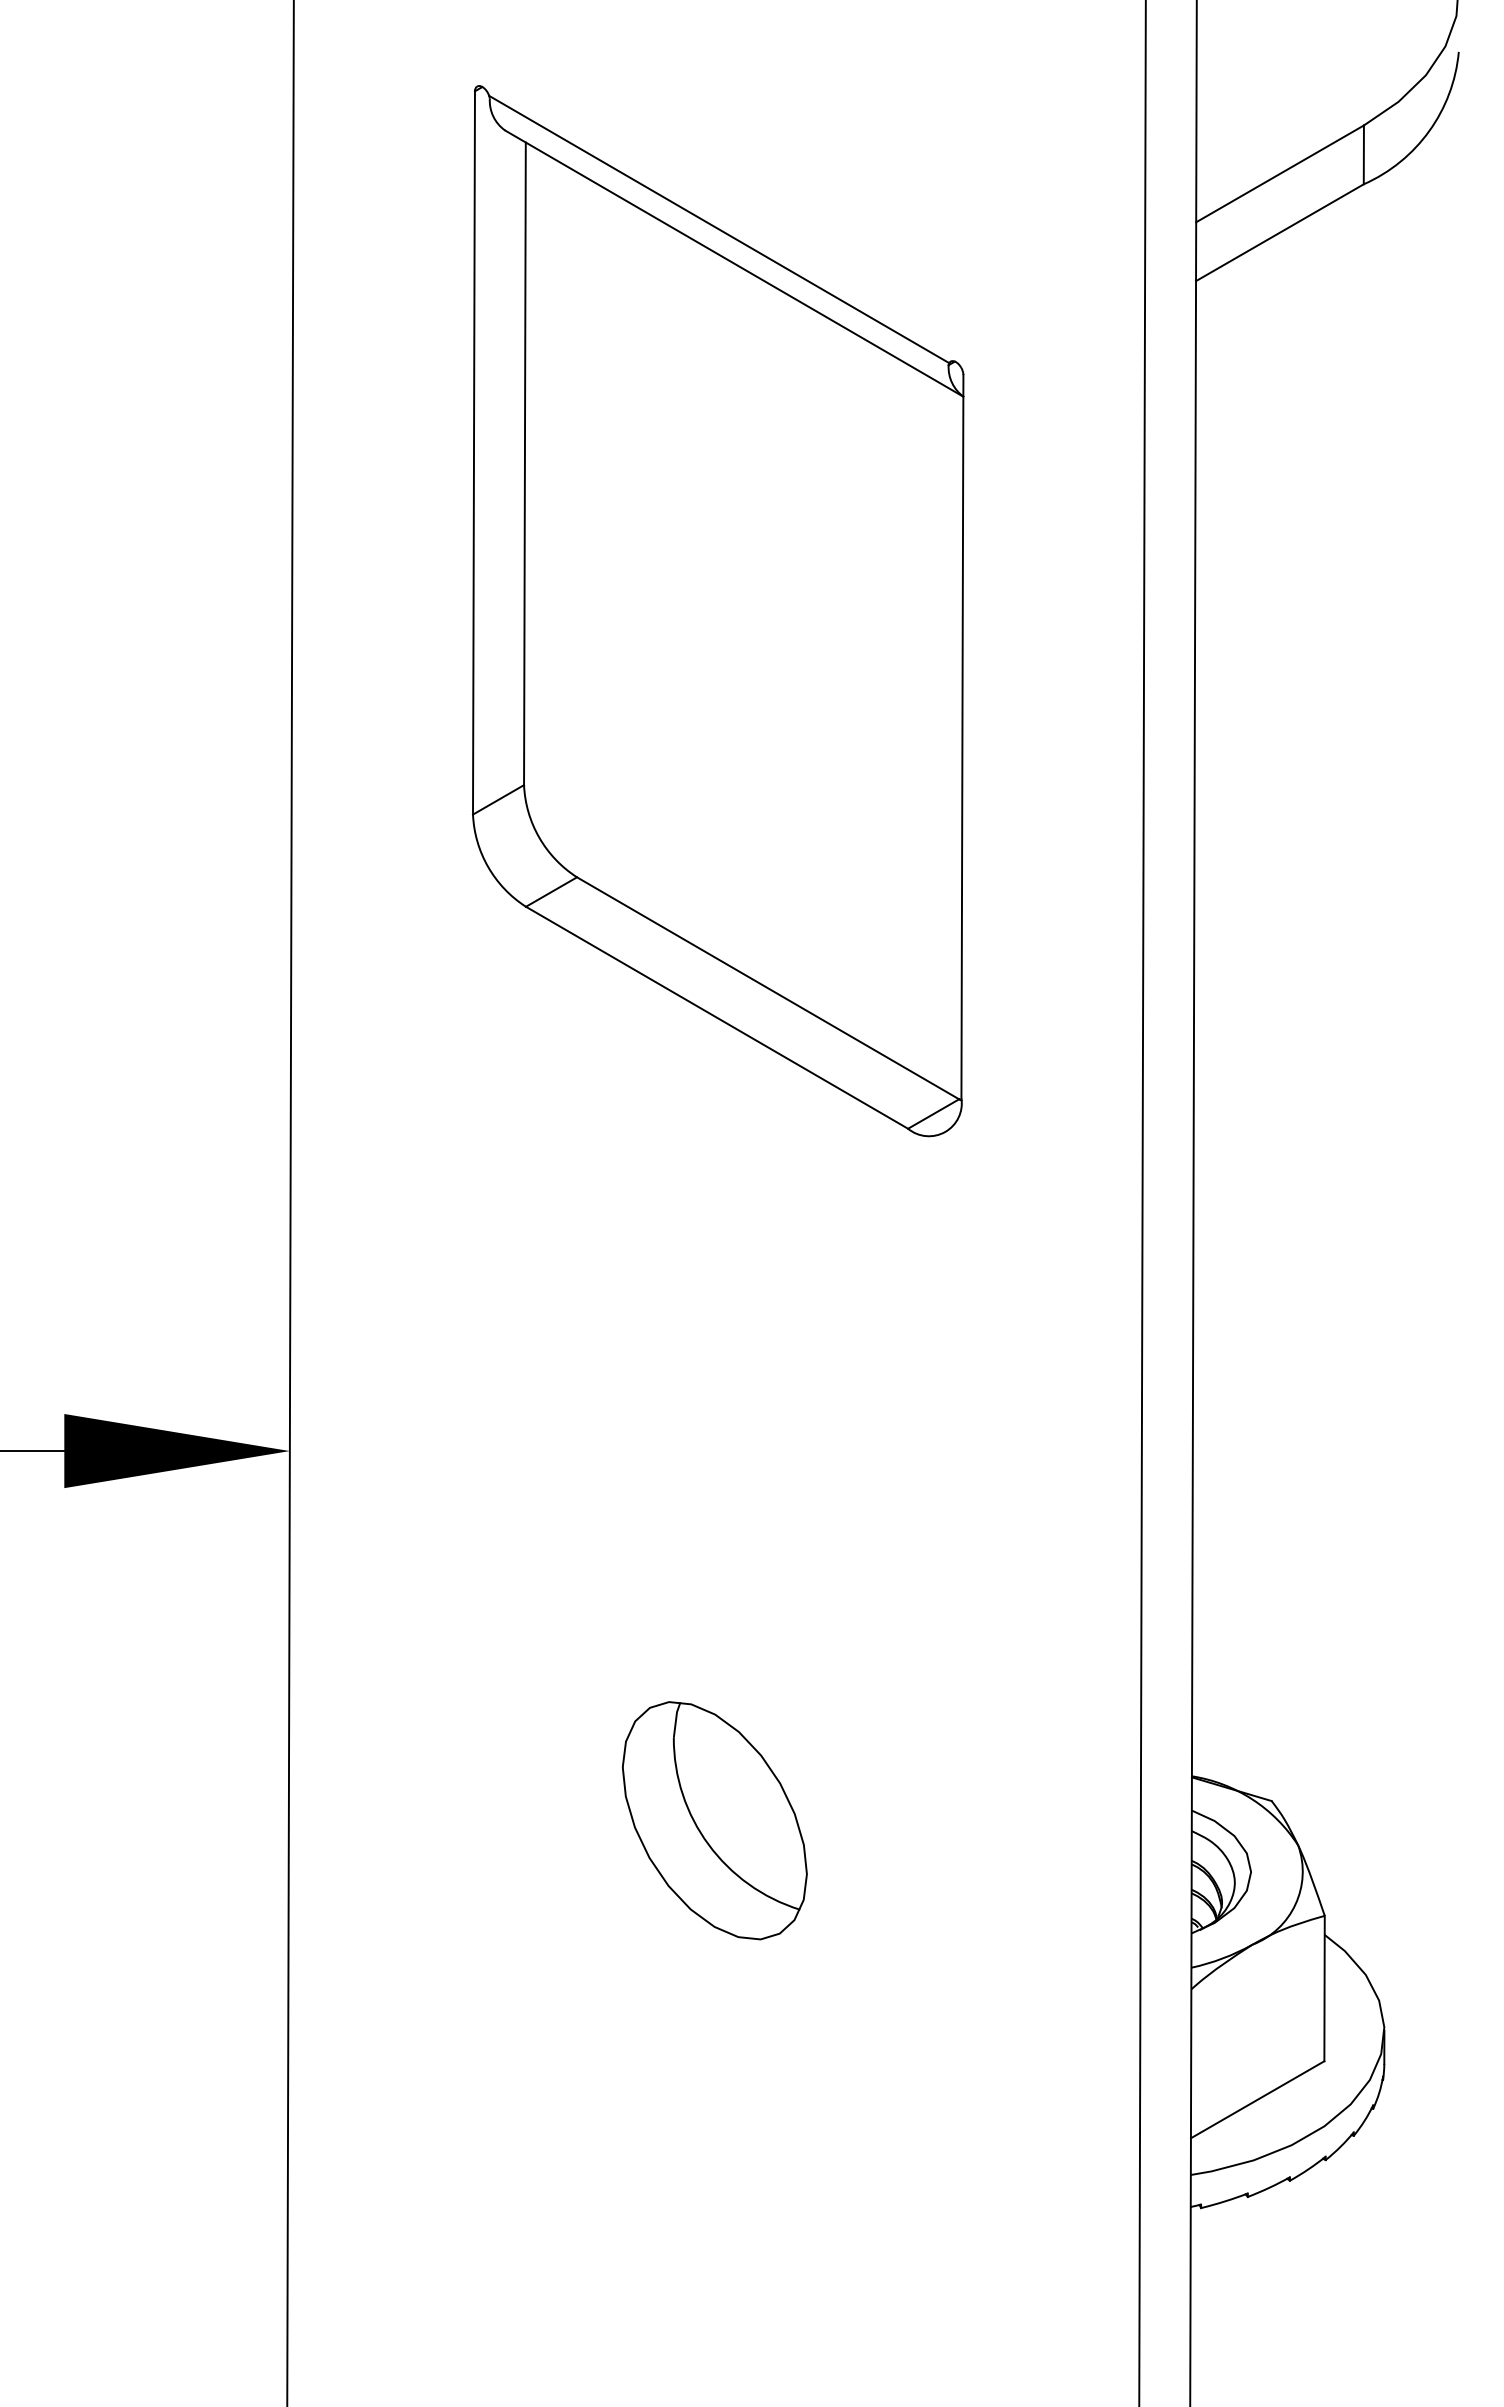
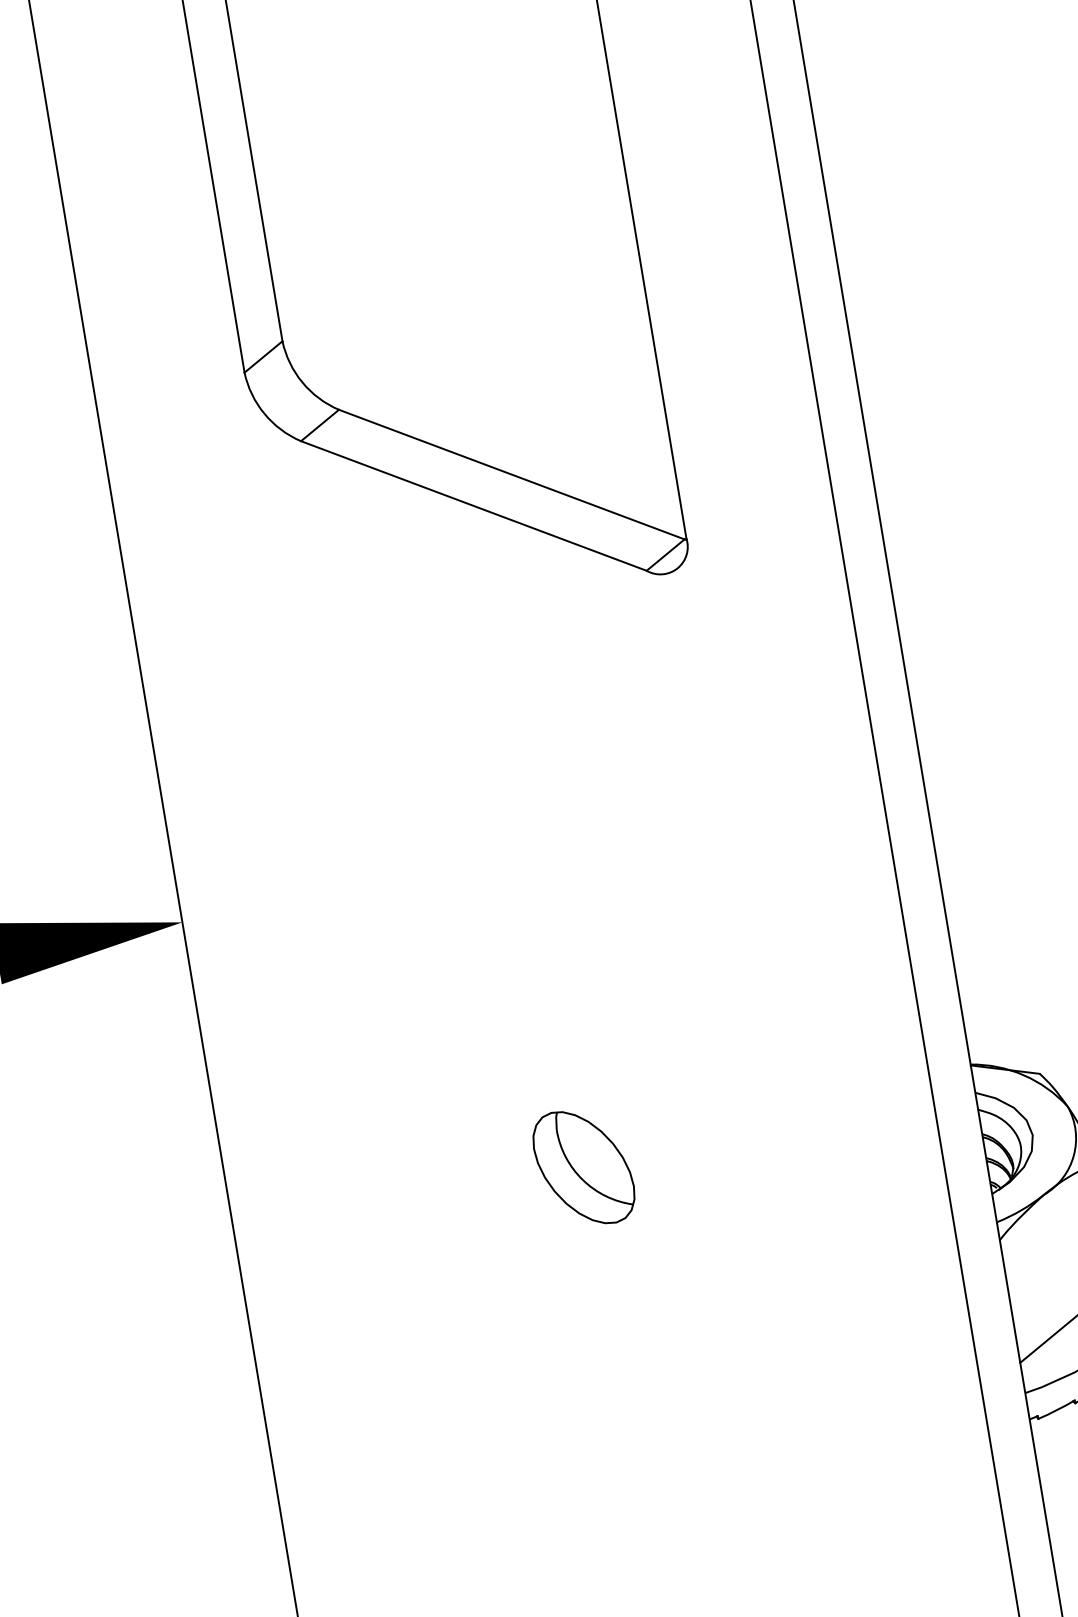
part: (714, 1820) -> (583, 1167), size x0.6

